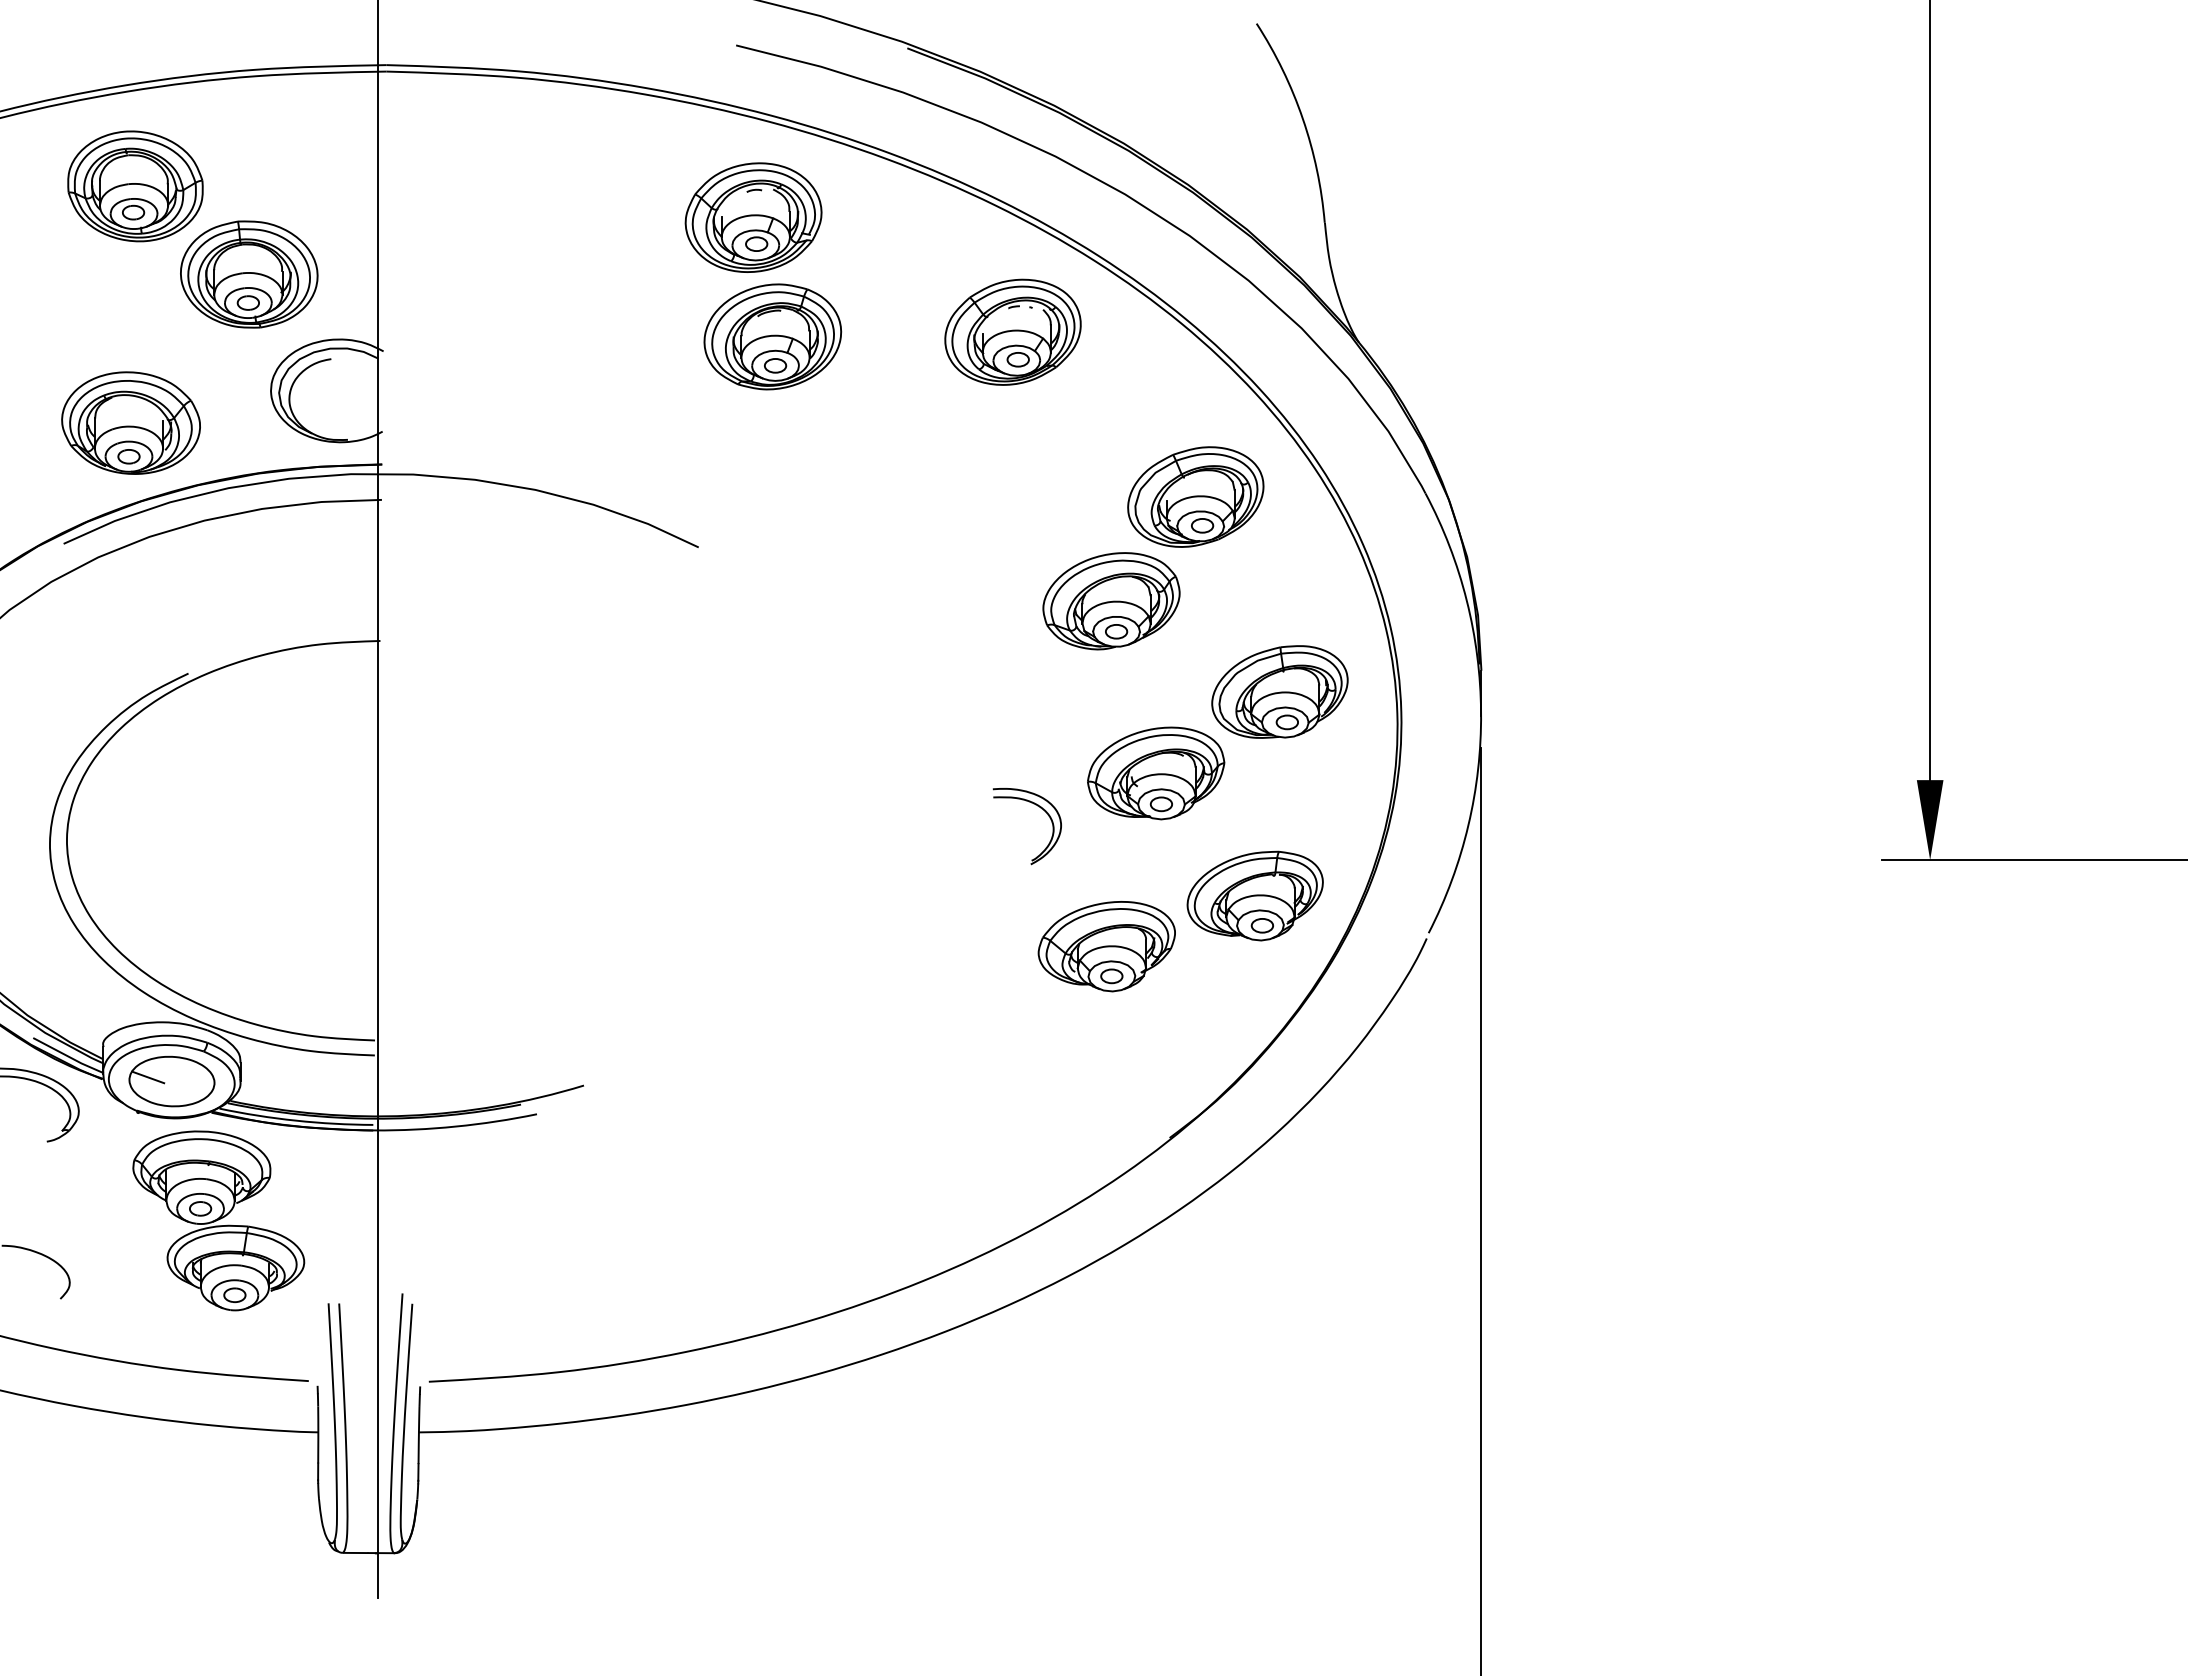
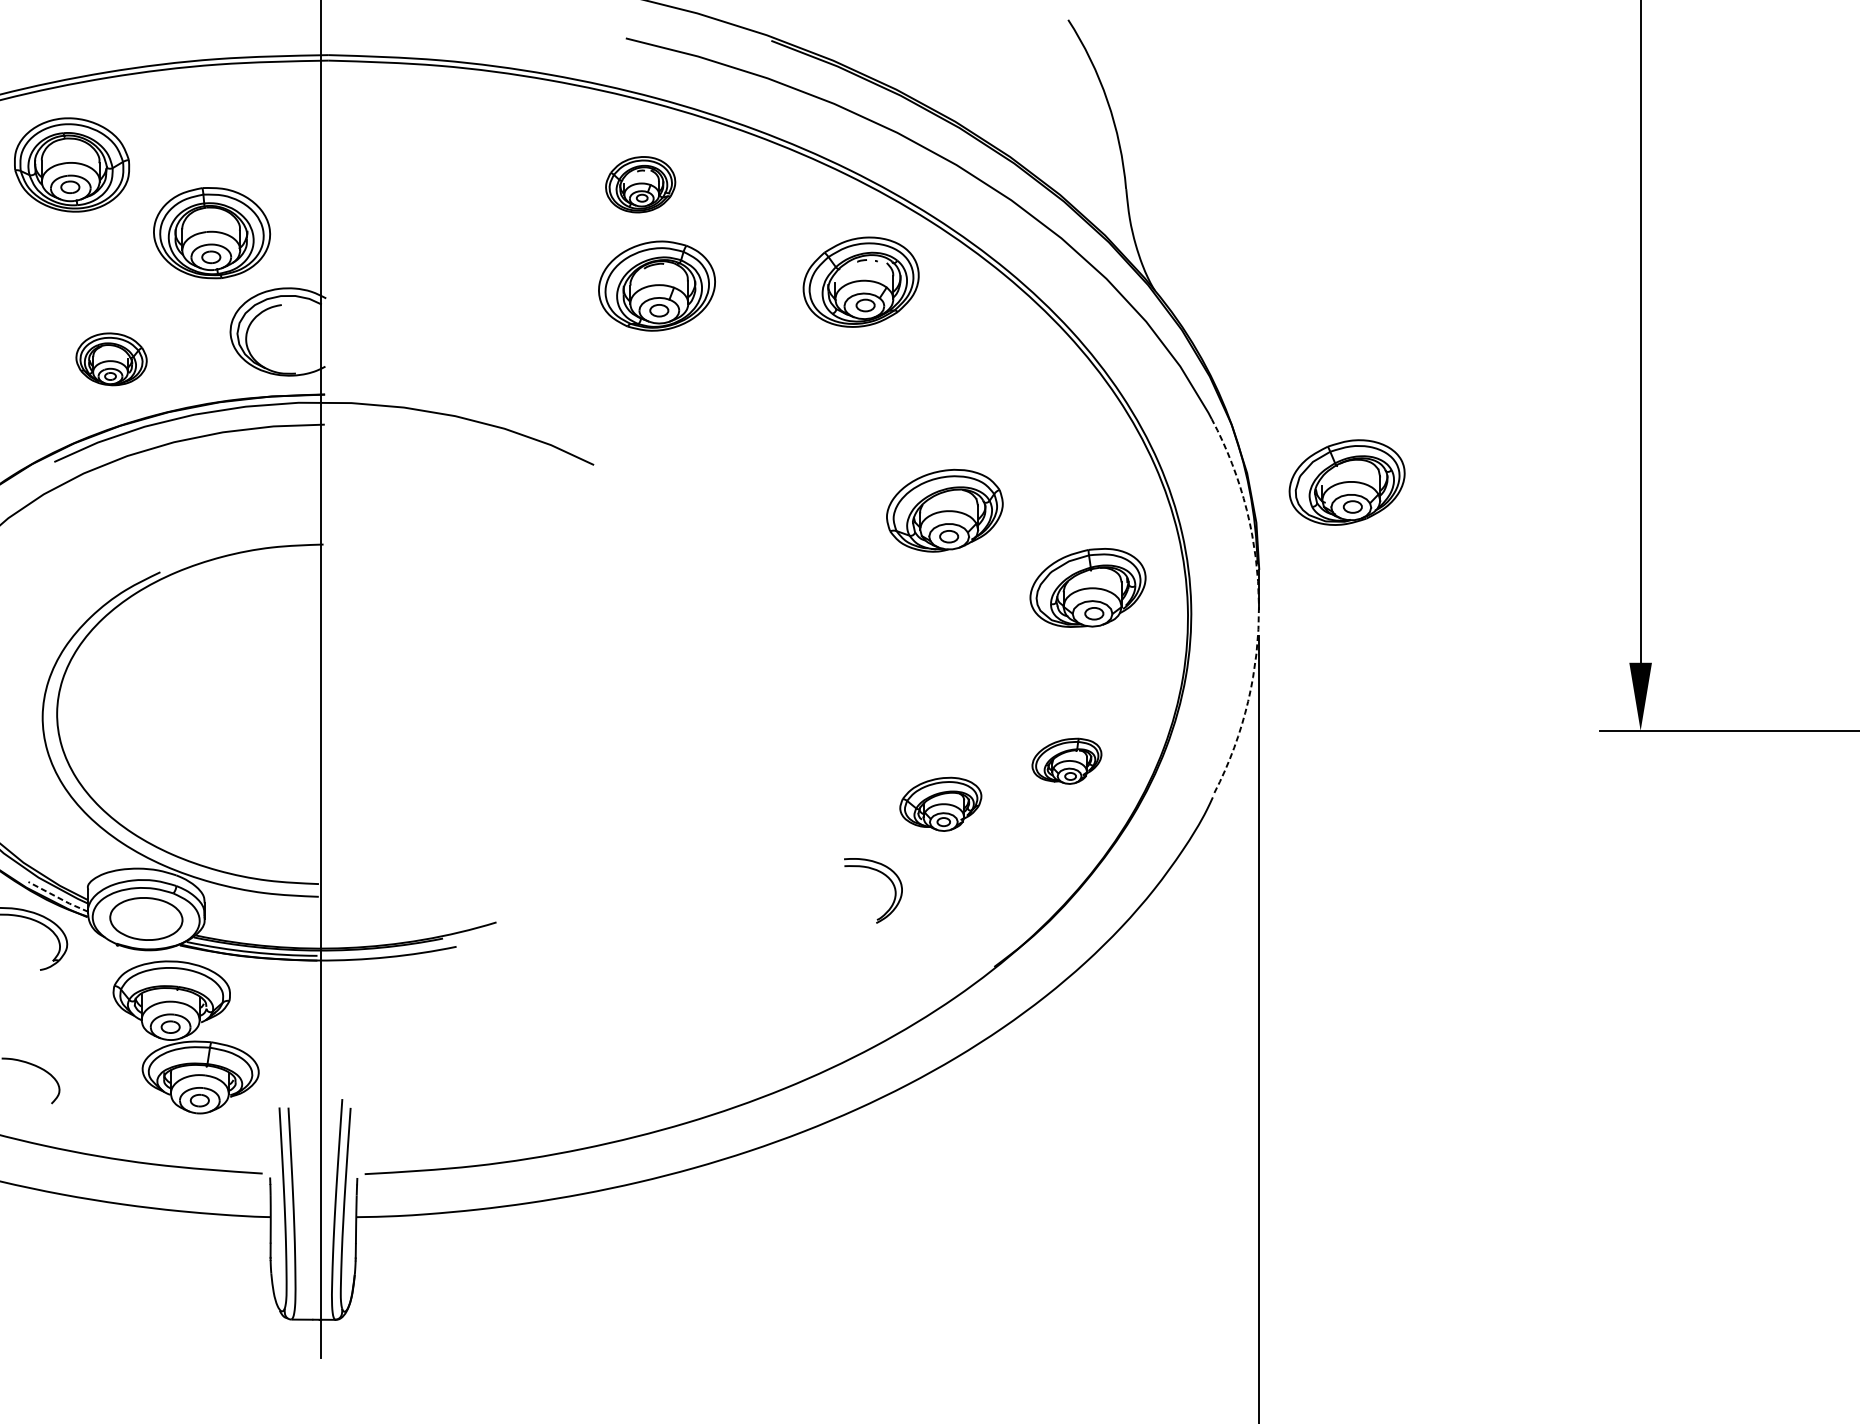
part: (135, 186) -> (72, 165), moved
part: (753, 217) -> (640, 184), size x0.6
part: (130, 422) -> (111, 358), size x0.6
part: (1195, 496) -> (1346, 482), moved
arc: (1481, 712) -> (1259, 605), solid -> dashed
part: (1156, 773) -> (983, 657), removed
part: (1040, 808) -> (884, 875), moved
part: (1254, 895) -> (1066, 760), size x0.6
part: (1106, 946) -> (940, 804), size x0.7
line: (68, 1056) -> (58, 897), solid -> dashed
line: (148, 1077) -> (126, 915), removed

